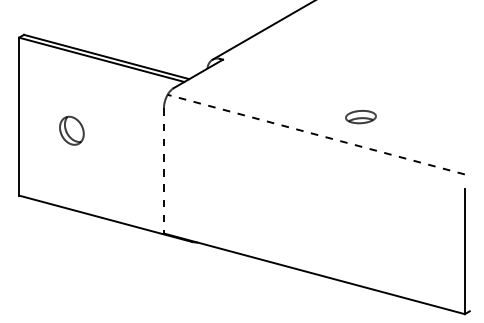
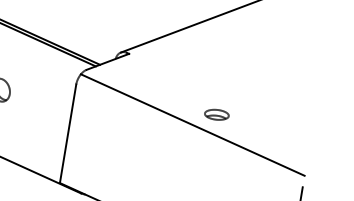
part: (360, 117) -> (216, 115), moved
line: (316, 134) -> (193, 124), dashed -> solid
line: (163, 170) -> (67, 133), dashed -> solid

